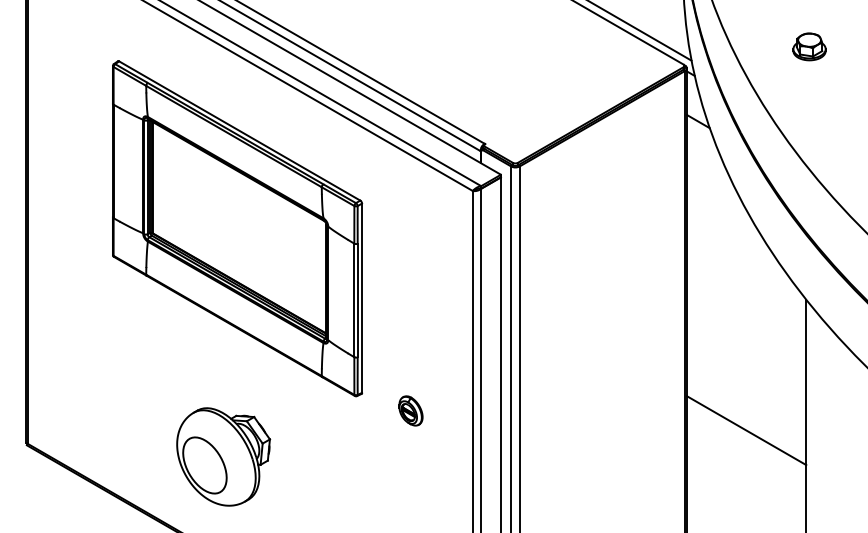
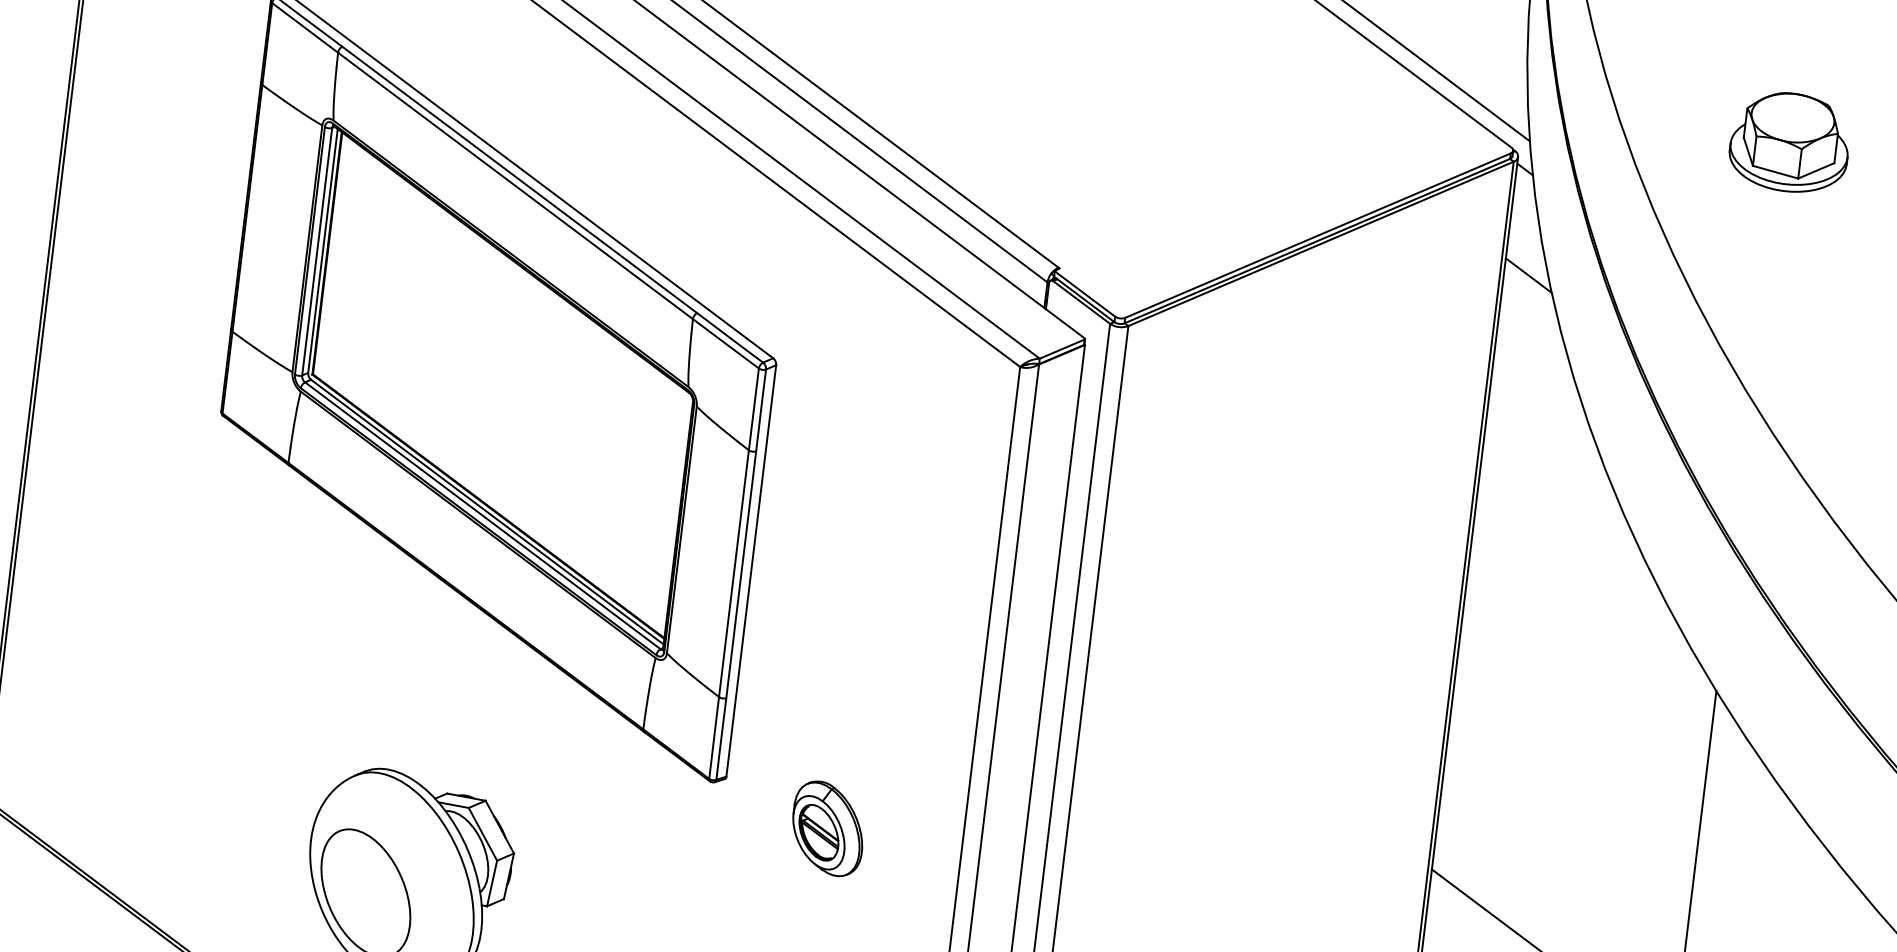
part: (809, 46) -> (1789, 141), size x1.67
part: (410, 410) -> (827, 827), size x1.43

